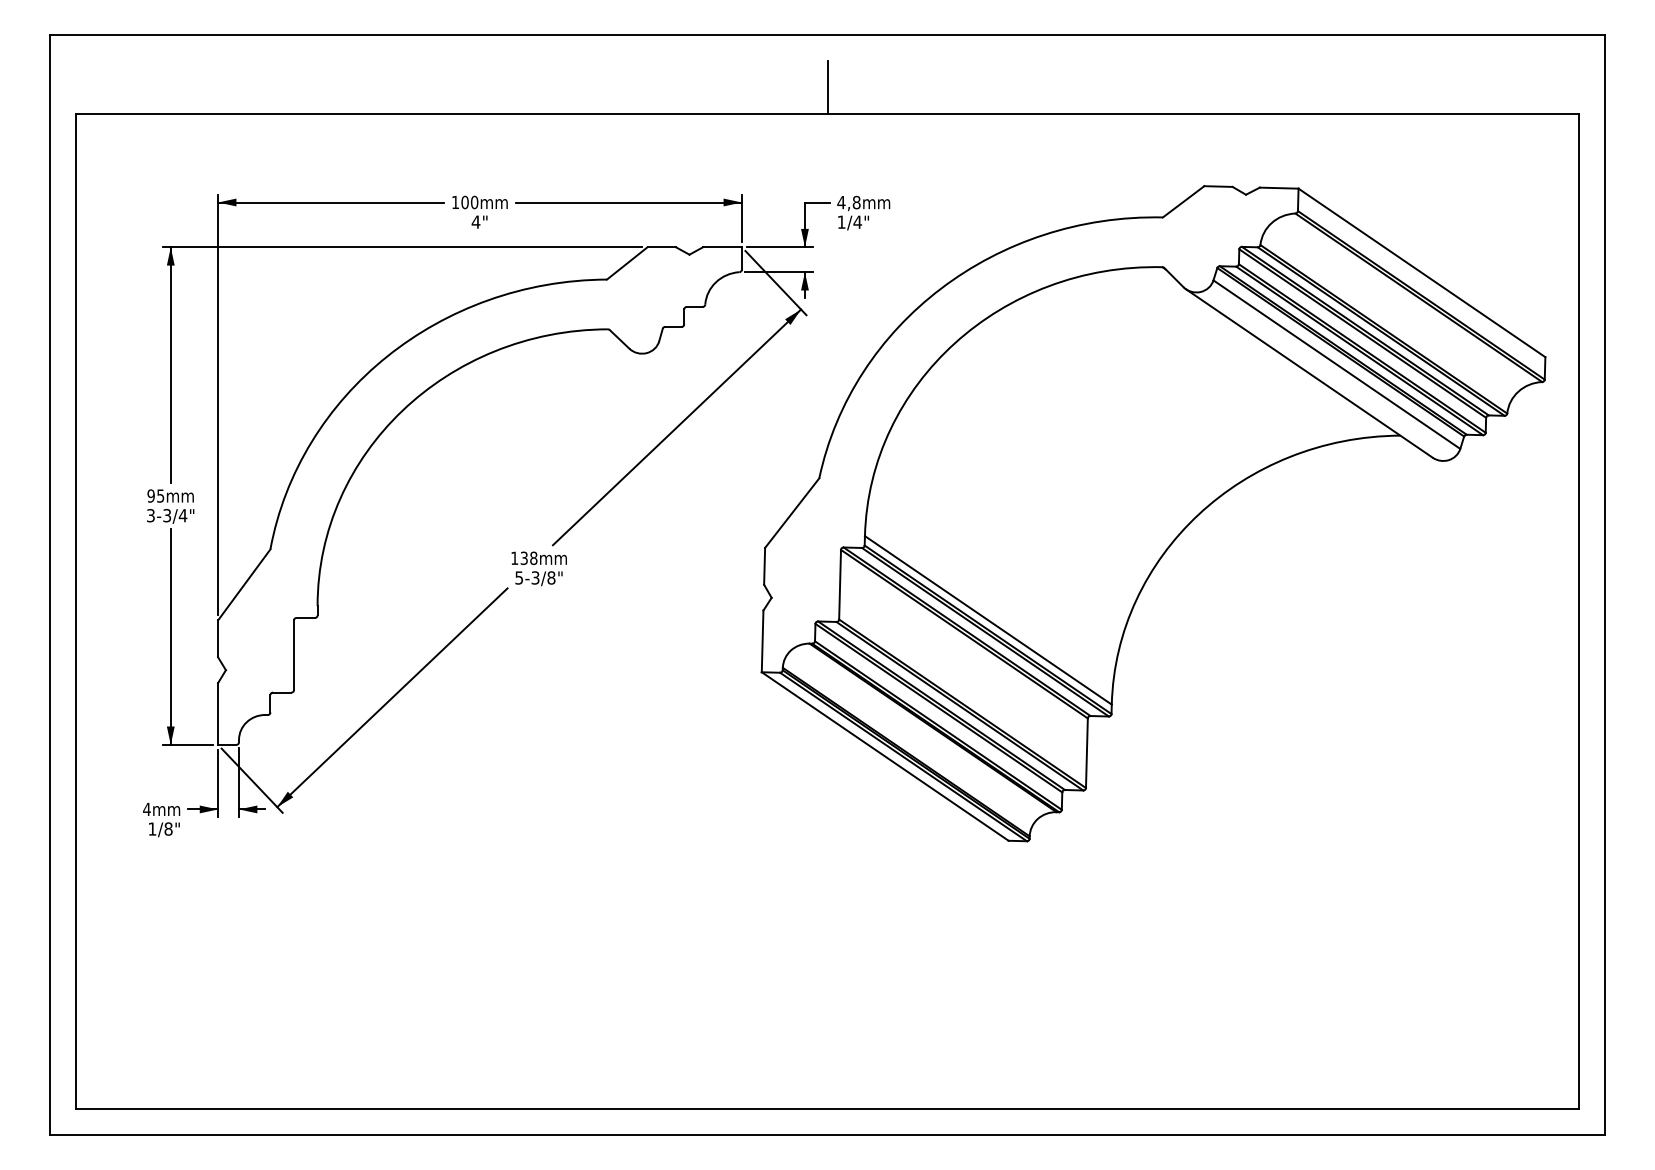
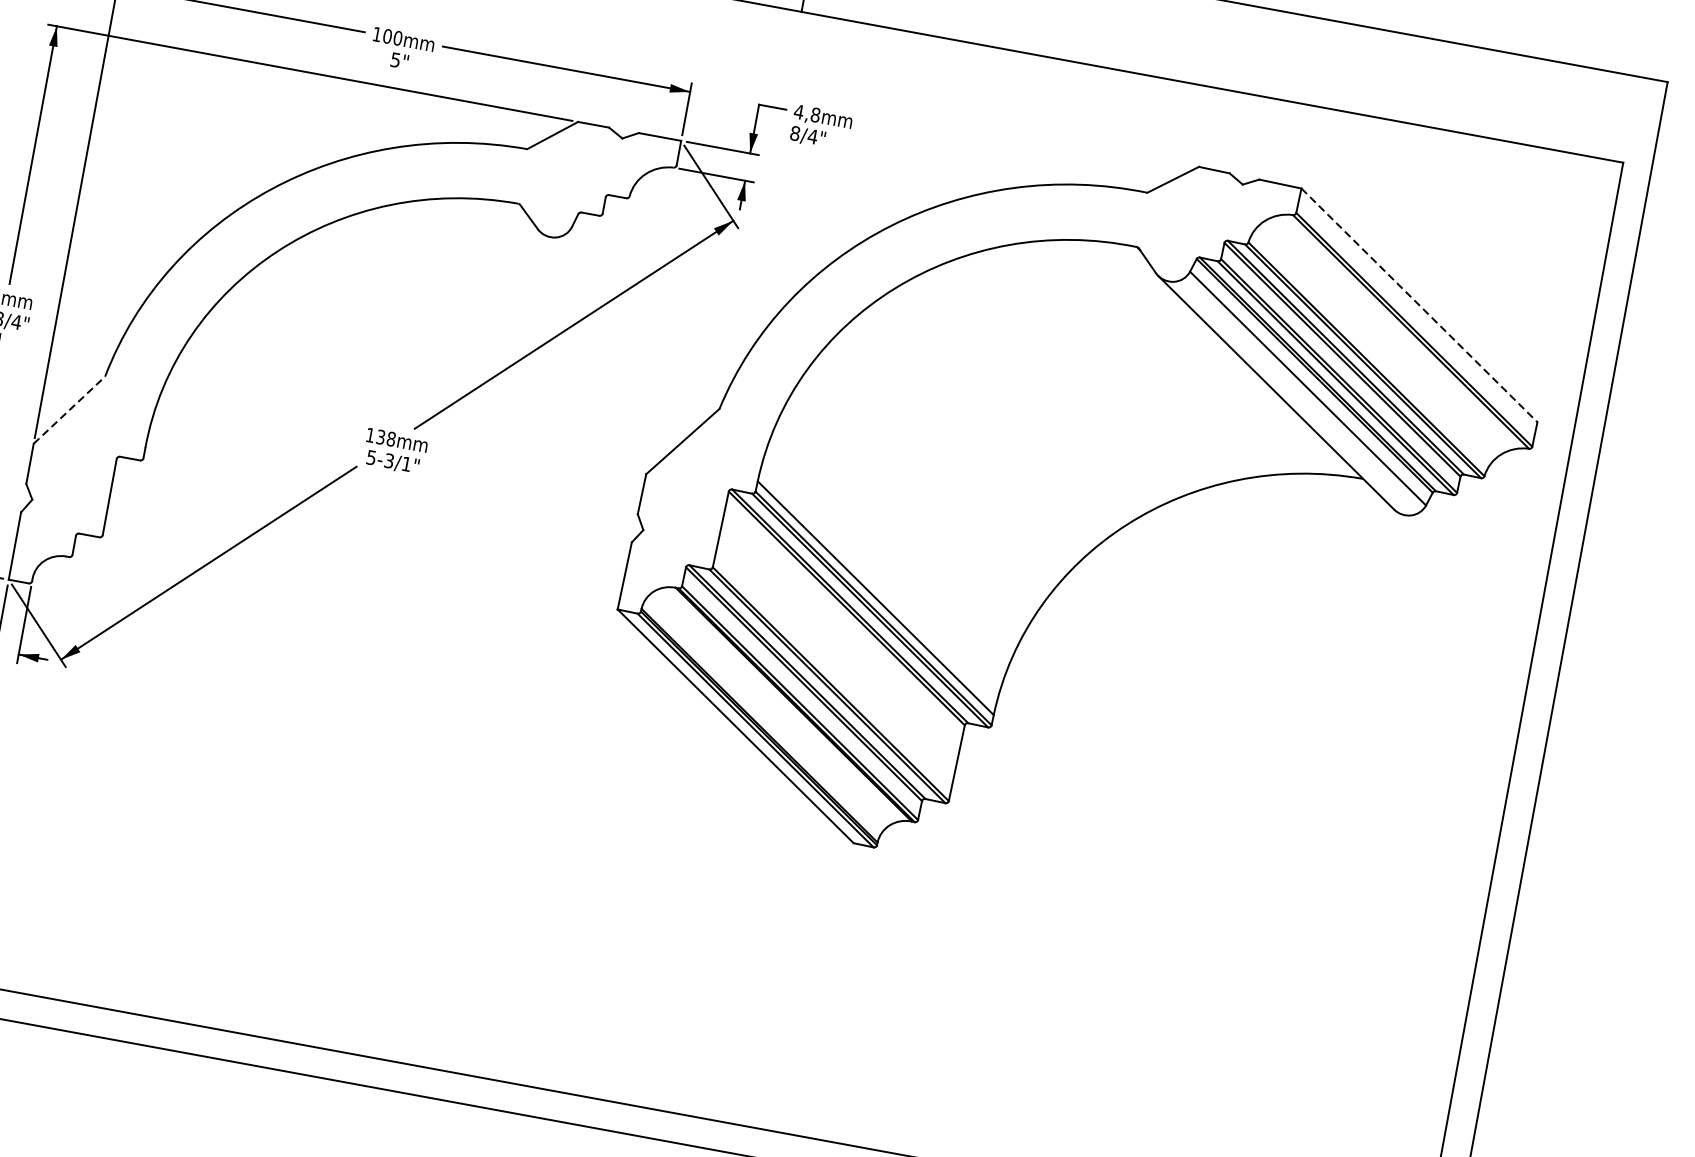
text: (475, 221) -> (395, 59), 4" -> 5"
text: (841, 221) -> (795, 132), 1/4" -> 8/4"
line: (1422, 273) -> (1419, 306), solid -> dashed
text: (551, 577) -> (406, 463), 5-3/8" -> 5-3/1"
line: (244, 584) -> (69, 409), solid -> dashed

